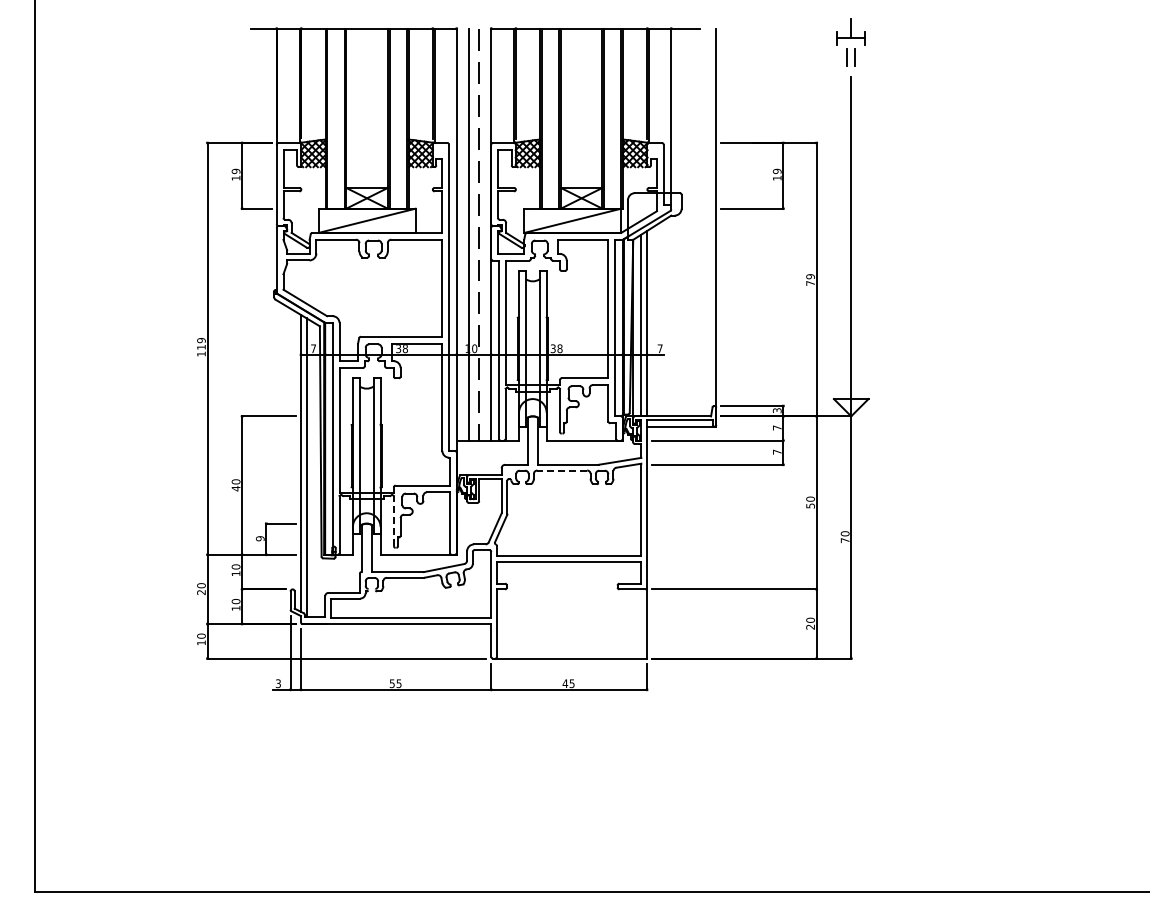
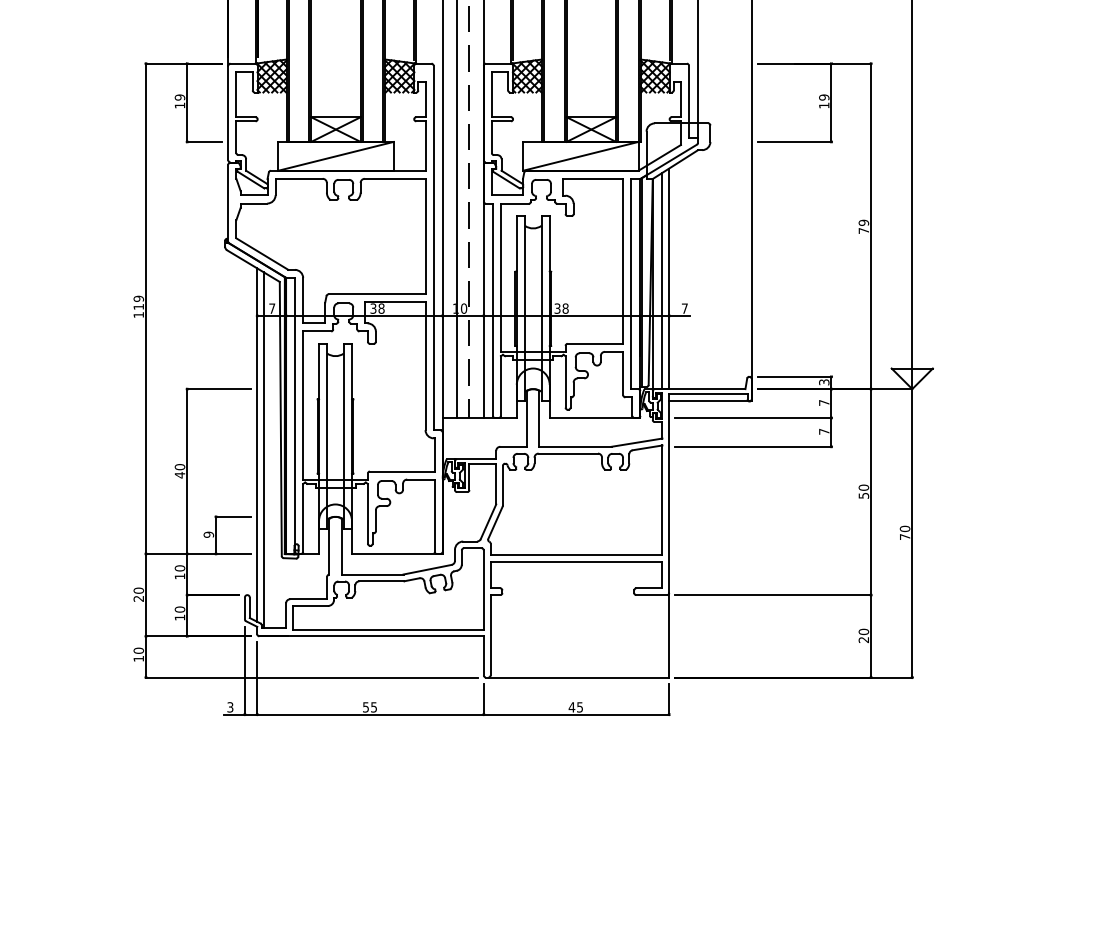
line: (562, 470) -> (568, 453), dashed -> solid
line: (393, 520) -> (367, 513), dashed -> solid

